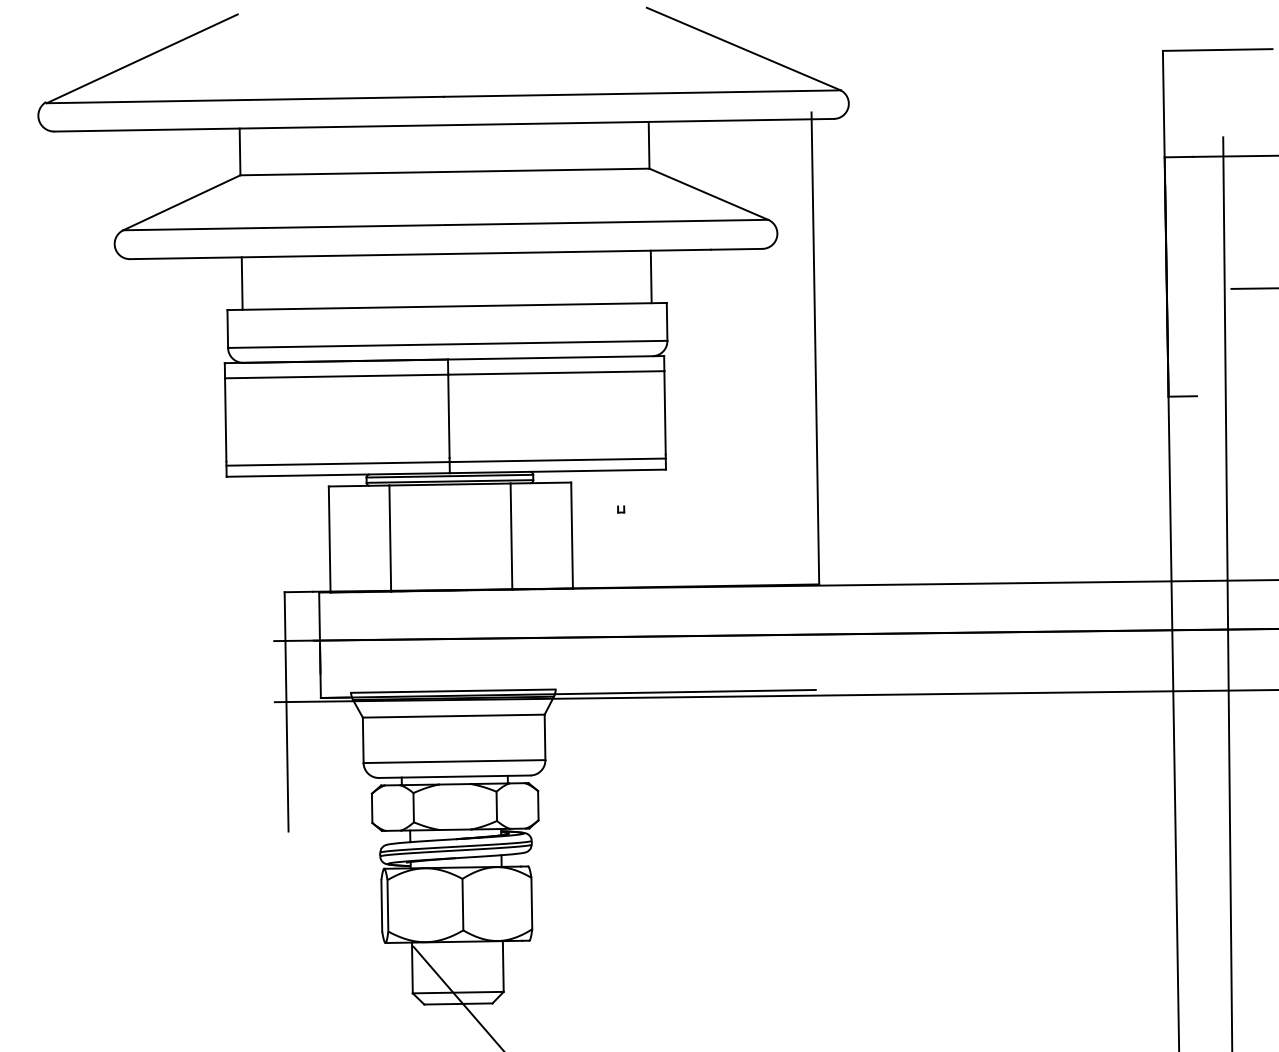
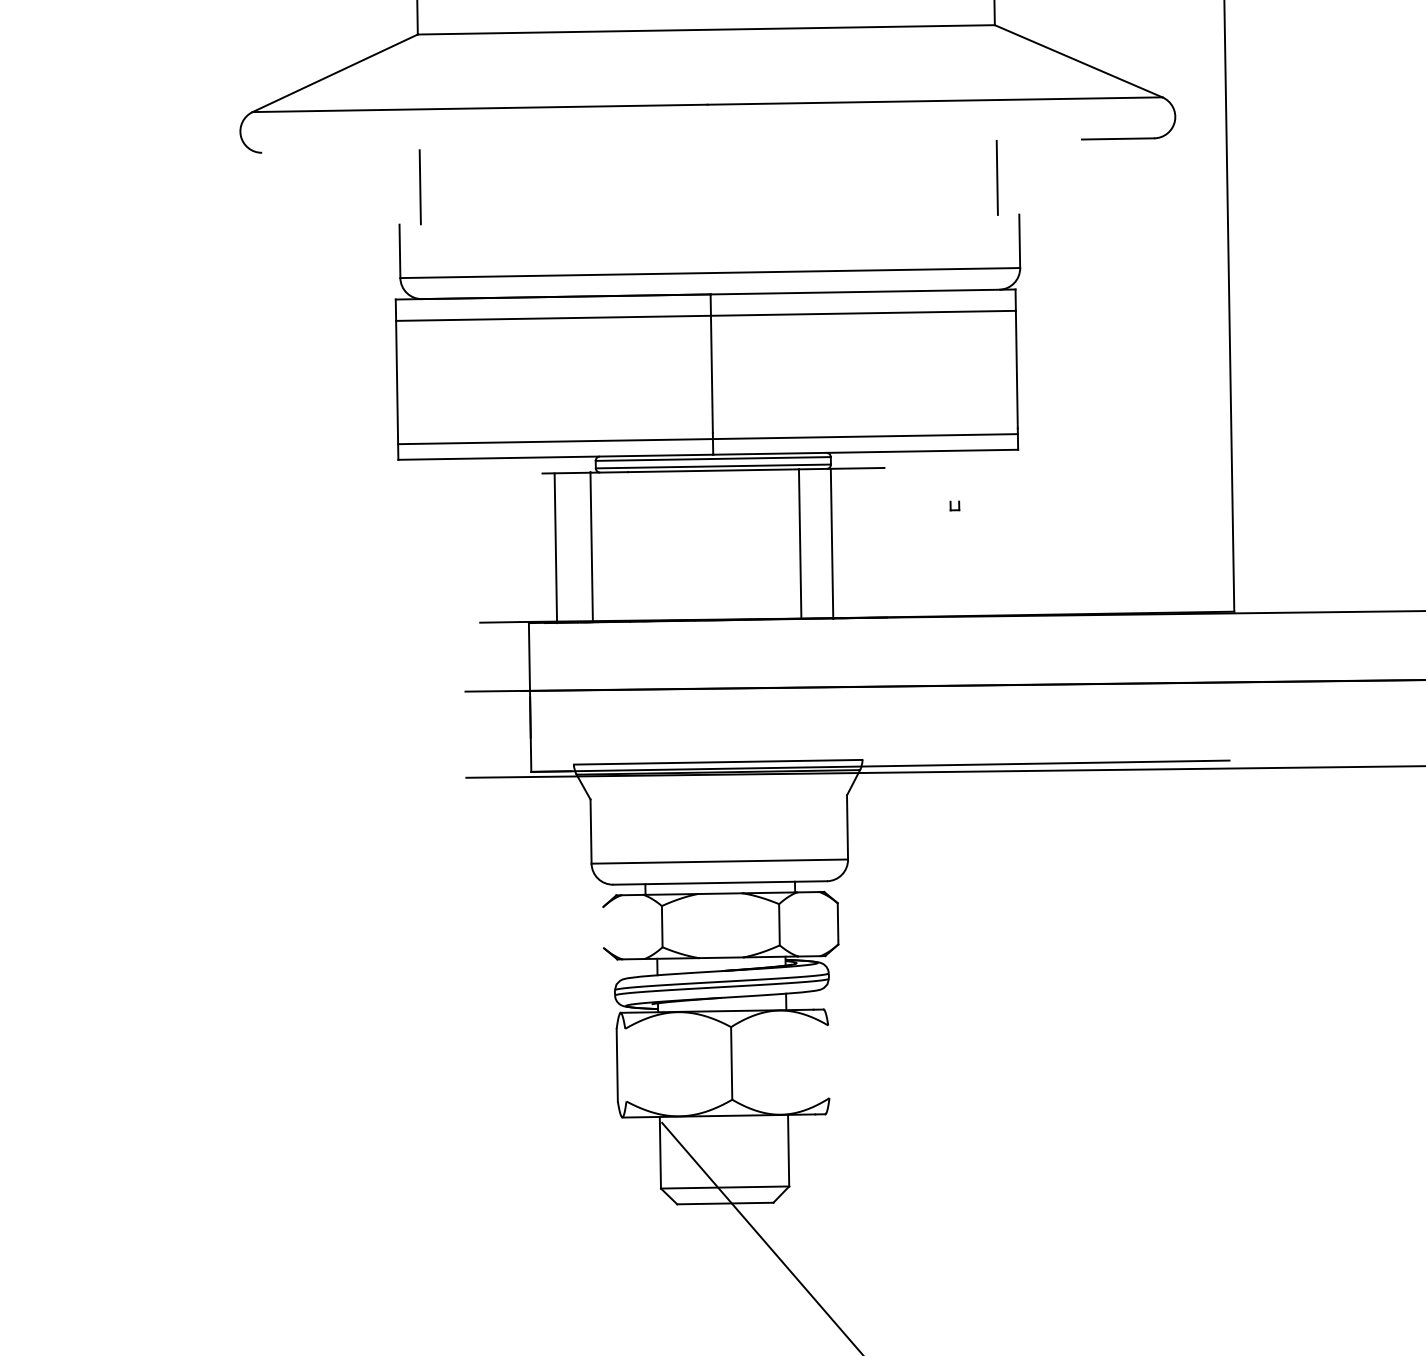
line: (420, 254) -> (671, 146), removed
line: (446, 306) -> (708, 219), removed
line: (571, 535) -> (831, 544), moved
line: (390, 538) -> (556, 548), moved
line: (329, 539) -> (591, 546), moved
line: (286, 711) -> (482, 790), removed
line: (453, 715) -> (718, 796), removed
line: (371, 807) -> (602, 926), removed
line: (531, 903) -> (828, 1061), removed
line: (387, 905) -> (625, 1064), removed

